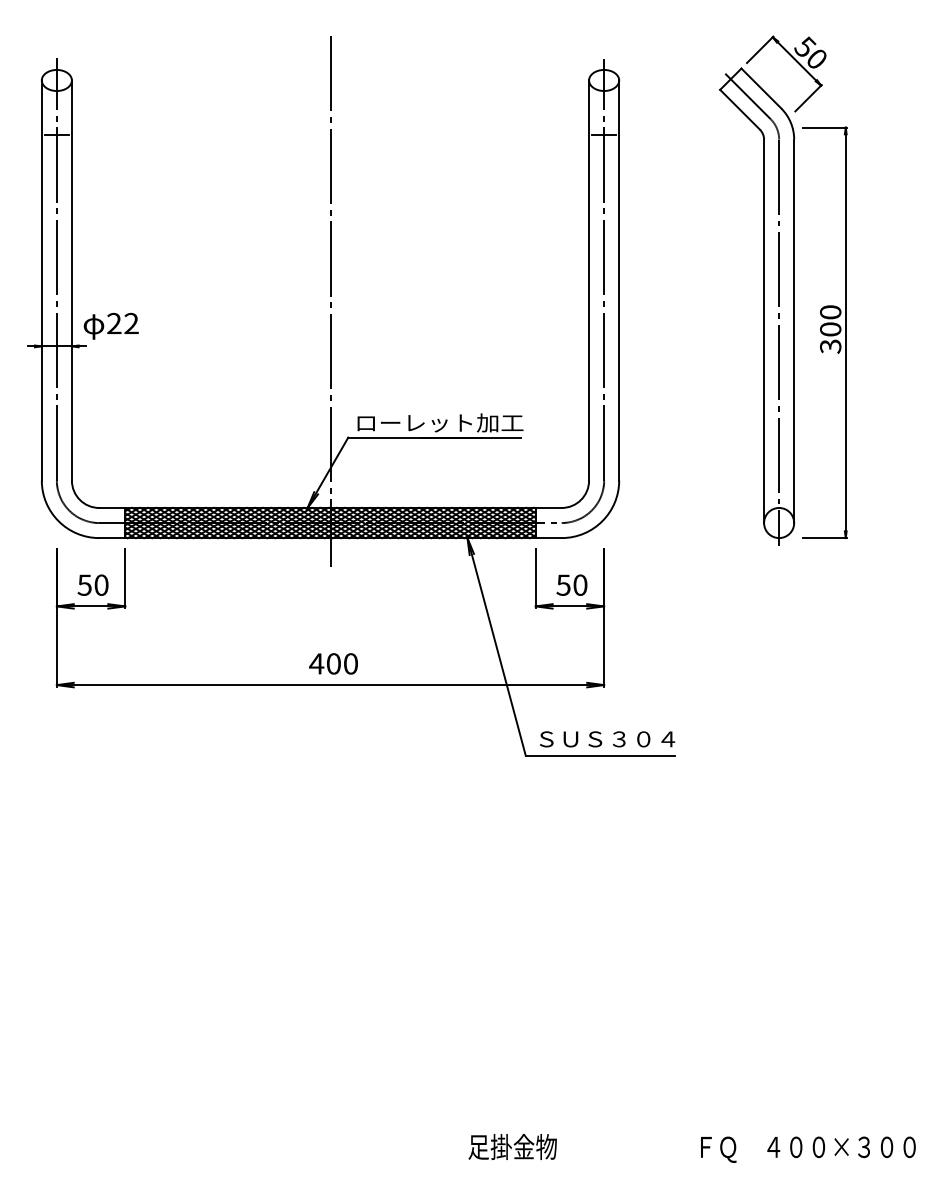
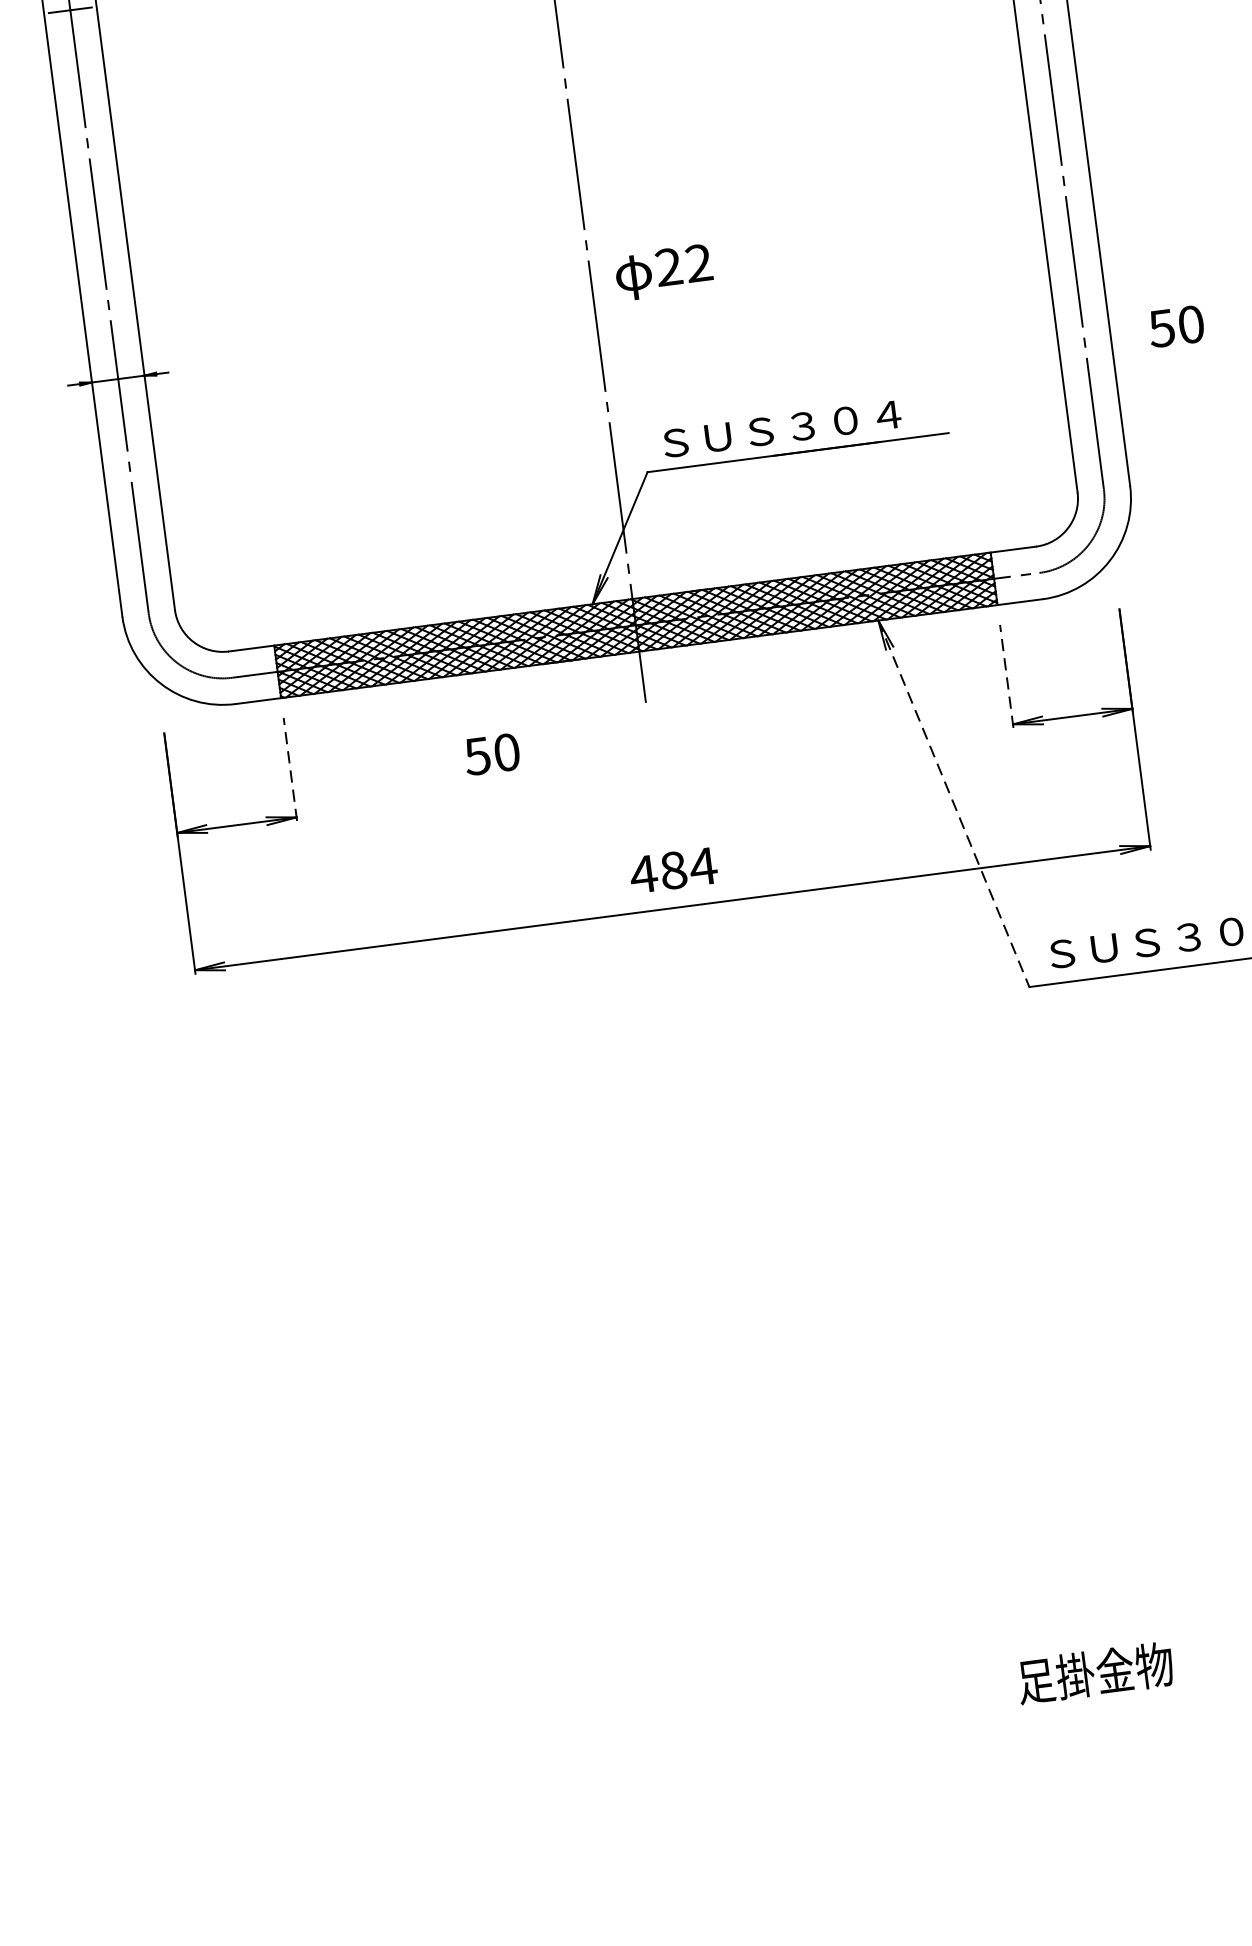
text: (110, 325) -> (662, 271), moved
text: (440, 422) -> (805, 424), ローレット加工 -> ＳＵＳ３０４
line: (125, 578) -> (290, 768), solid -> dashed
line: (535, 578) -> (1006, 675), solid -> dashed
text: (92, 584) -> (490, 753), moved
text: (571, 584) -> (1175, 325), moved
line: (496, 646) -> (953, 803), solid -> dashed
text: (342, 663) -> (688, 867), 400 -> 484

